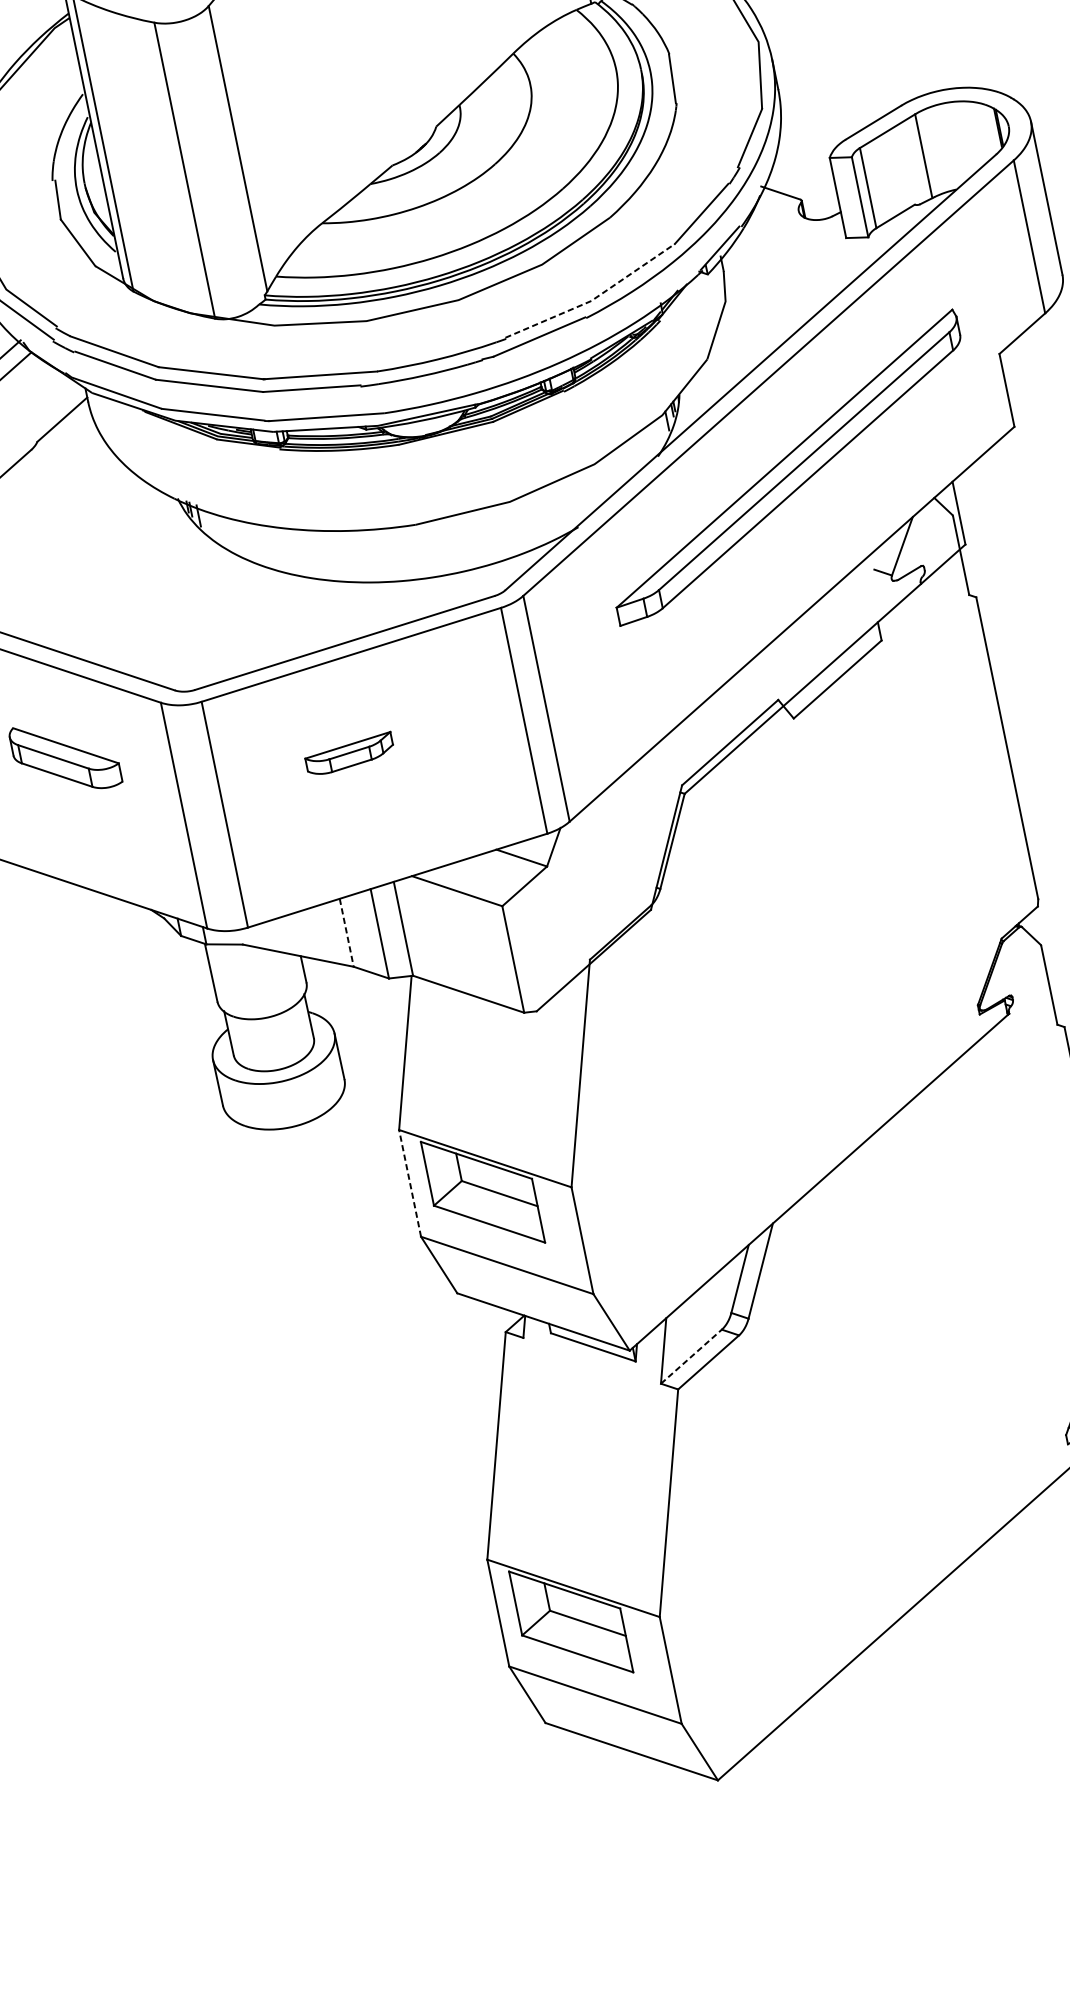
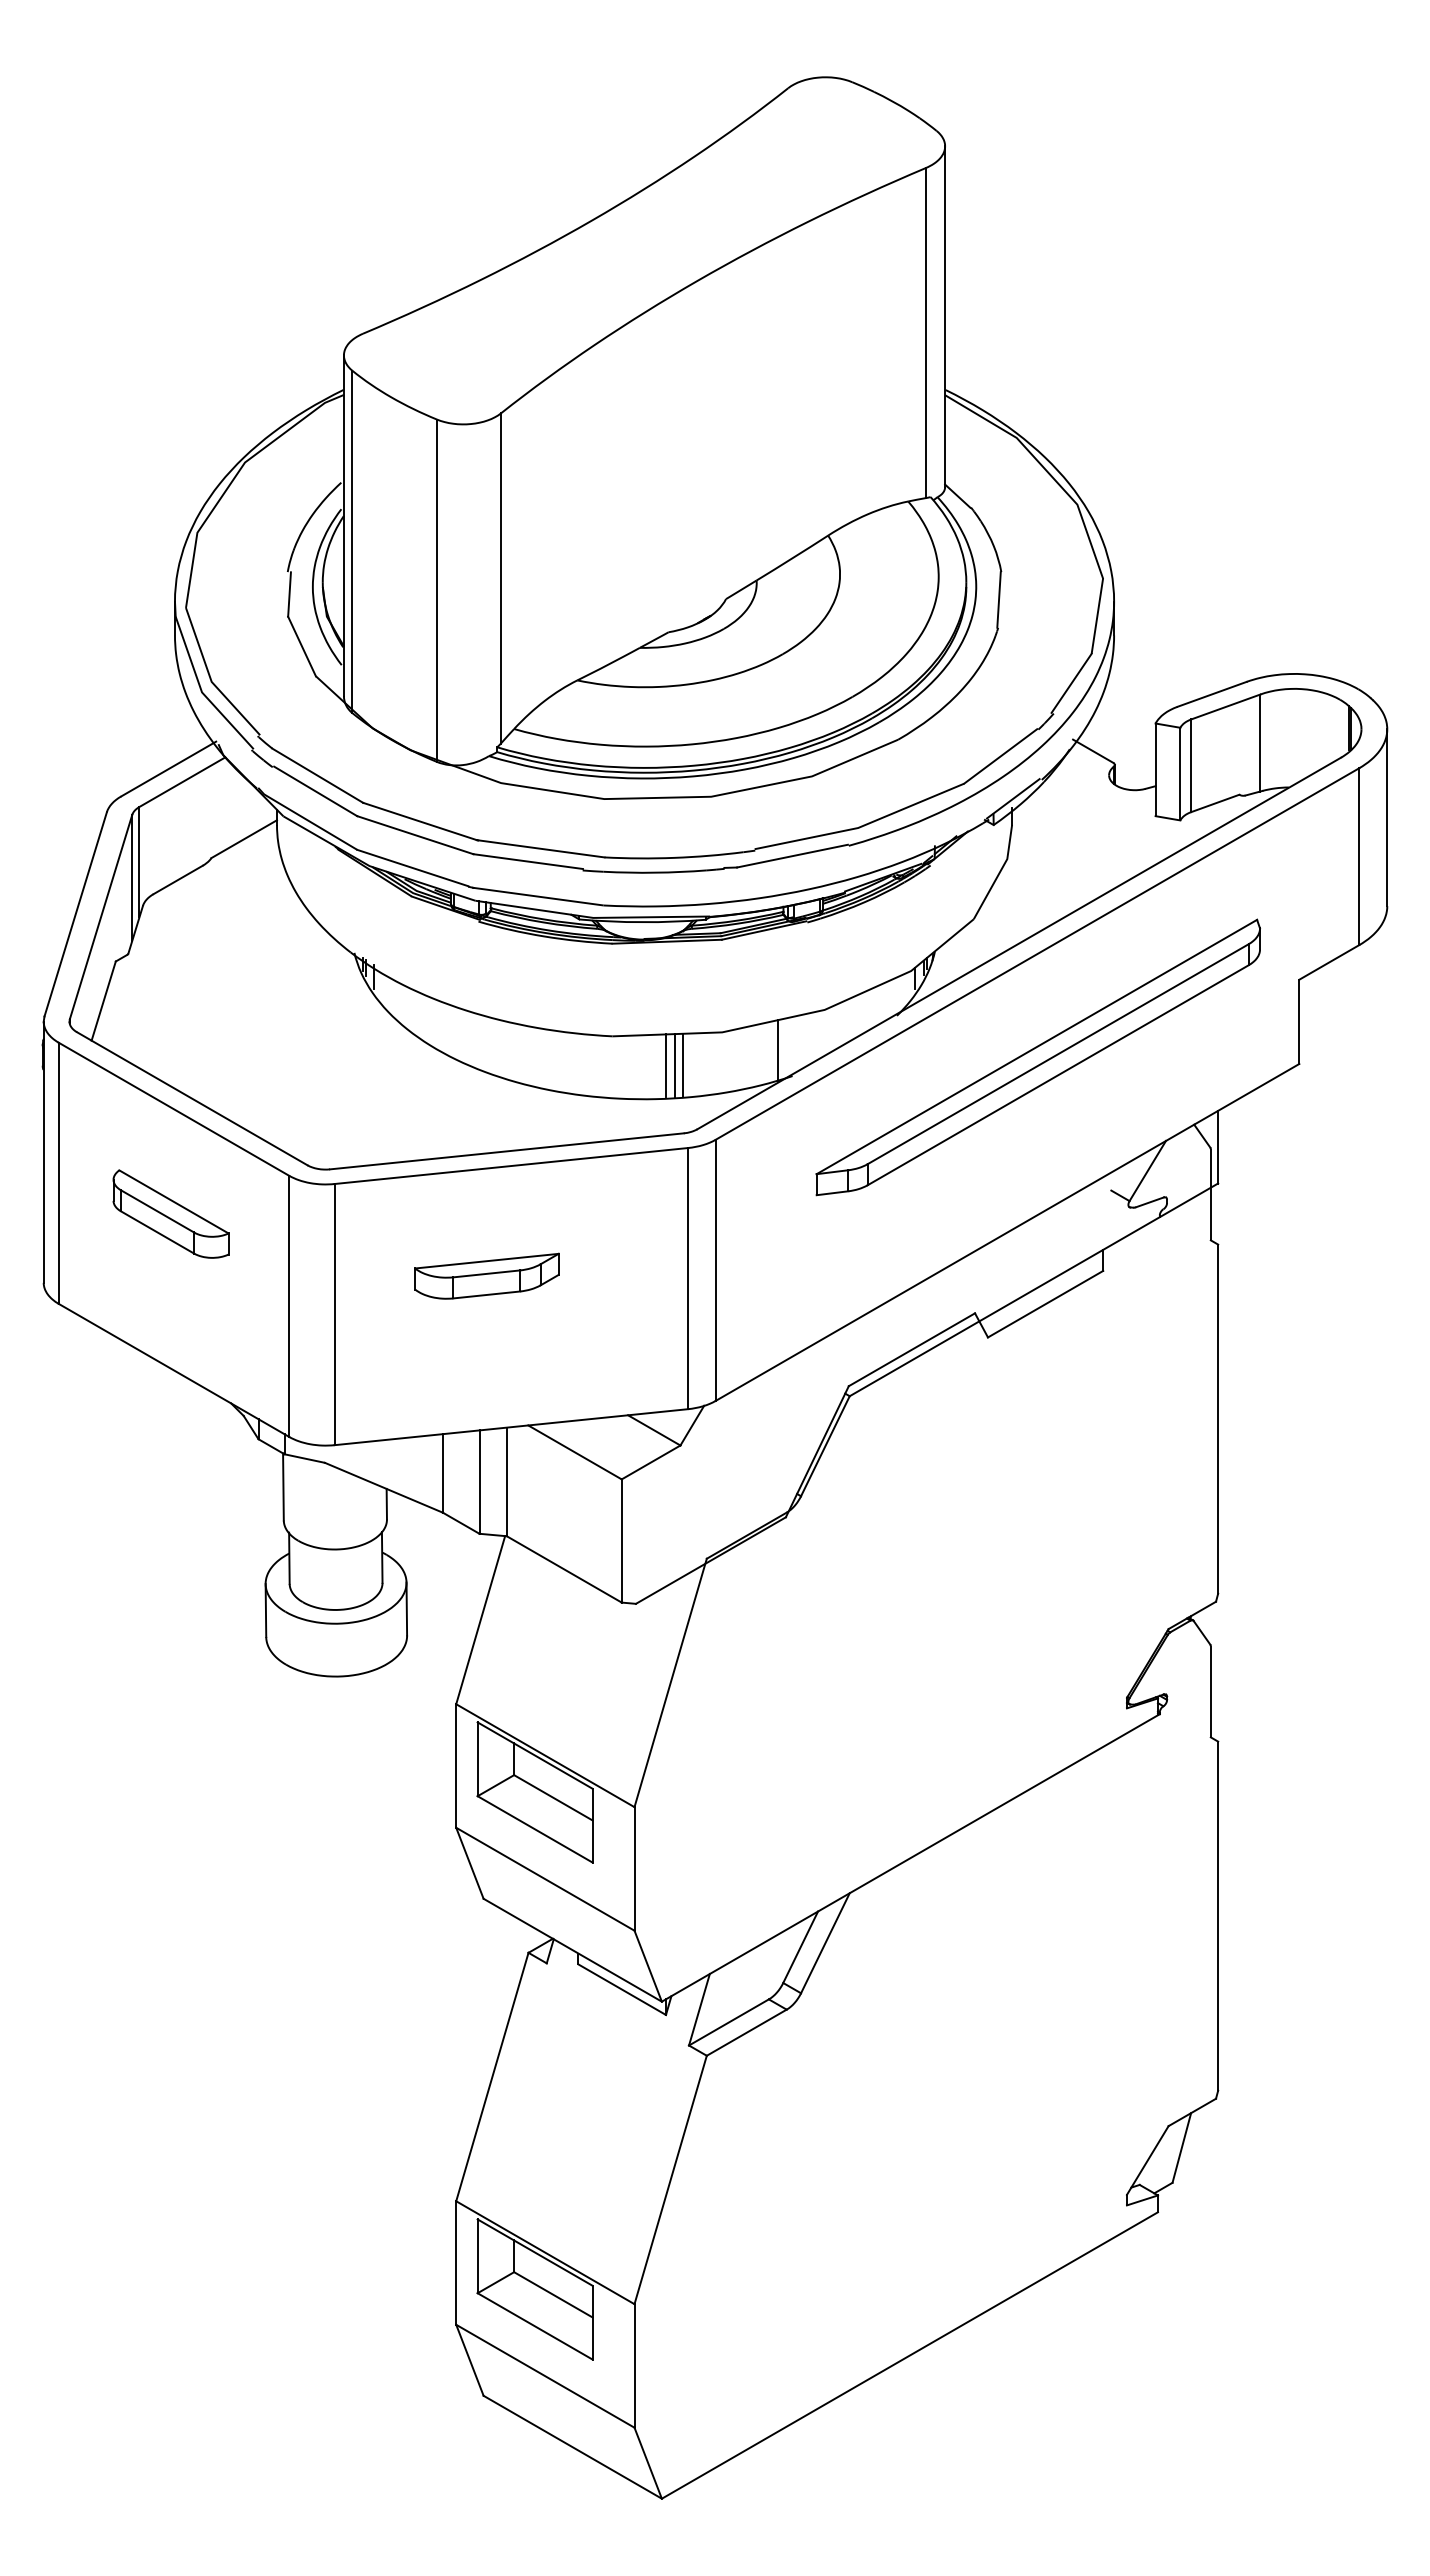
line: (593, 299) -> (861, 826), dashed -> solid
line: (561, 507) -> (778, 1050), added
line: (482, 537) -> (683, 1065), added
line: (474, 539) -> (674, 1065), added
line: (467, 540) -> (666, 1065), added
part: (349, 753) -> (486, 1275), size x1.43
line: (347, 932) -> (443, 1473), dashed -> solid
line: (410, 1183) -> (456, 1766), dashed -> solid
line: (691, 1356) -> (729, 2022), dashed -> solid

